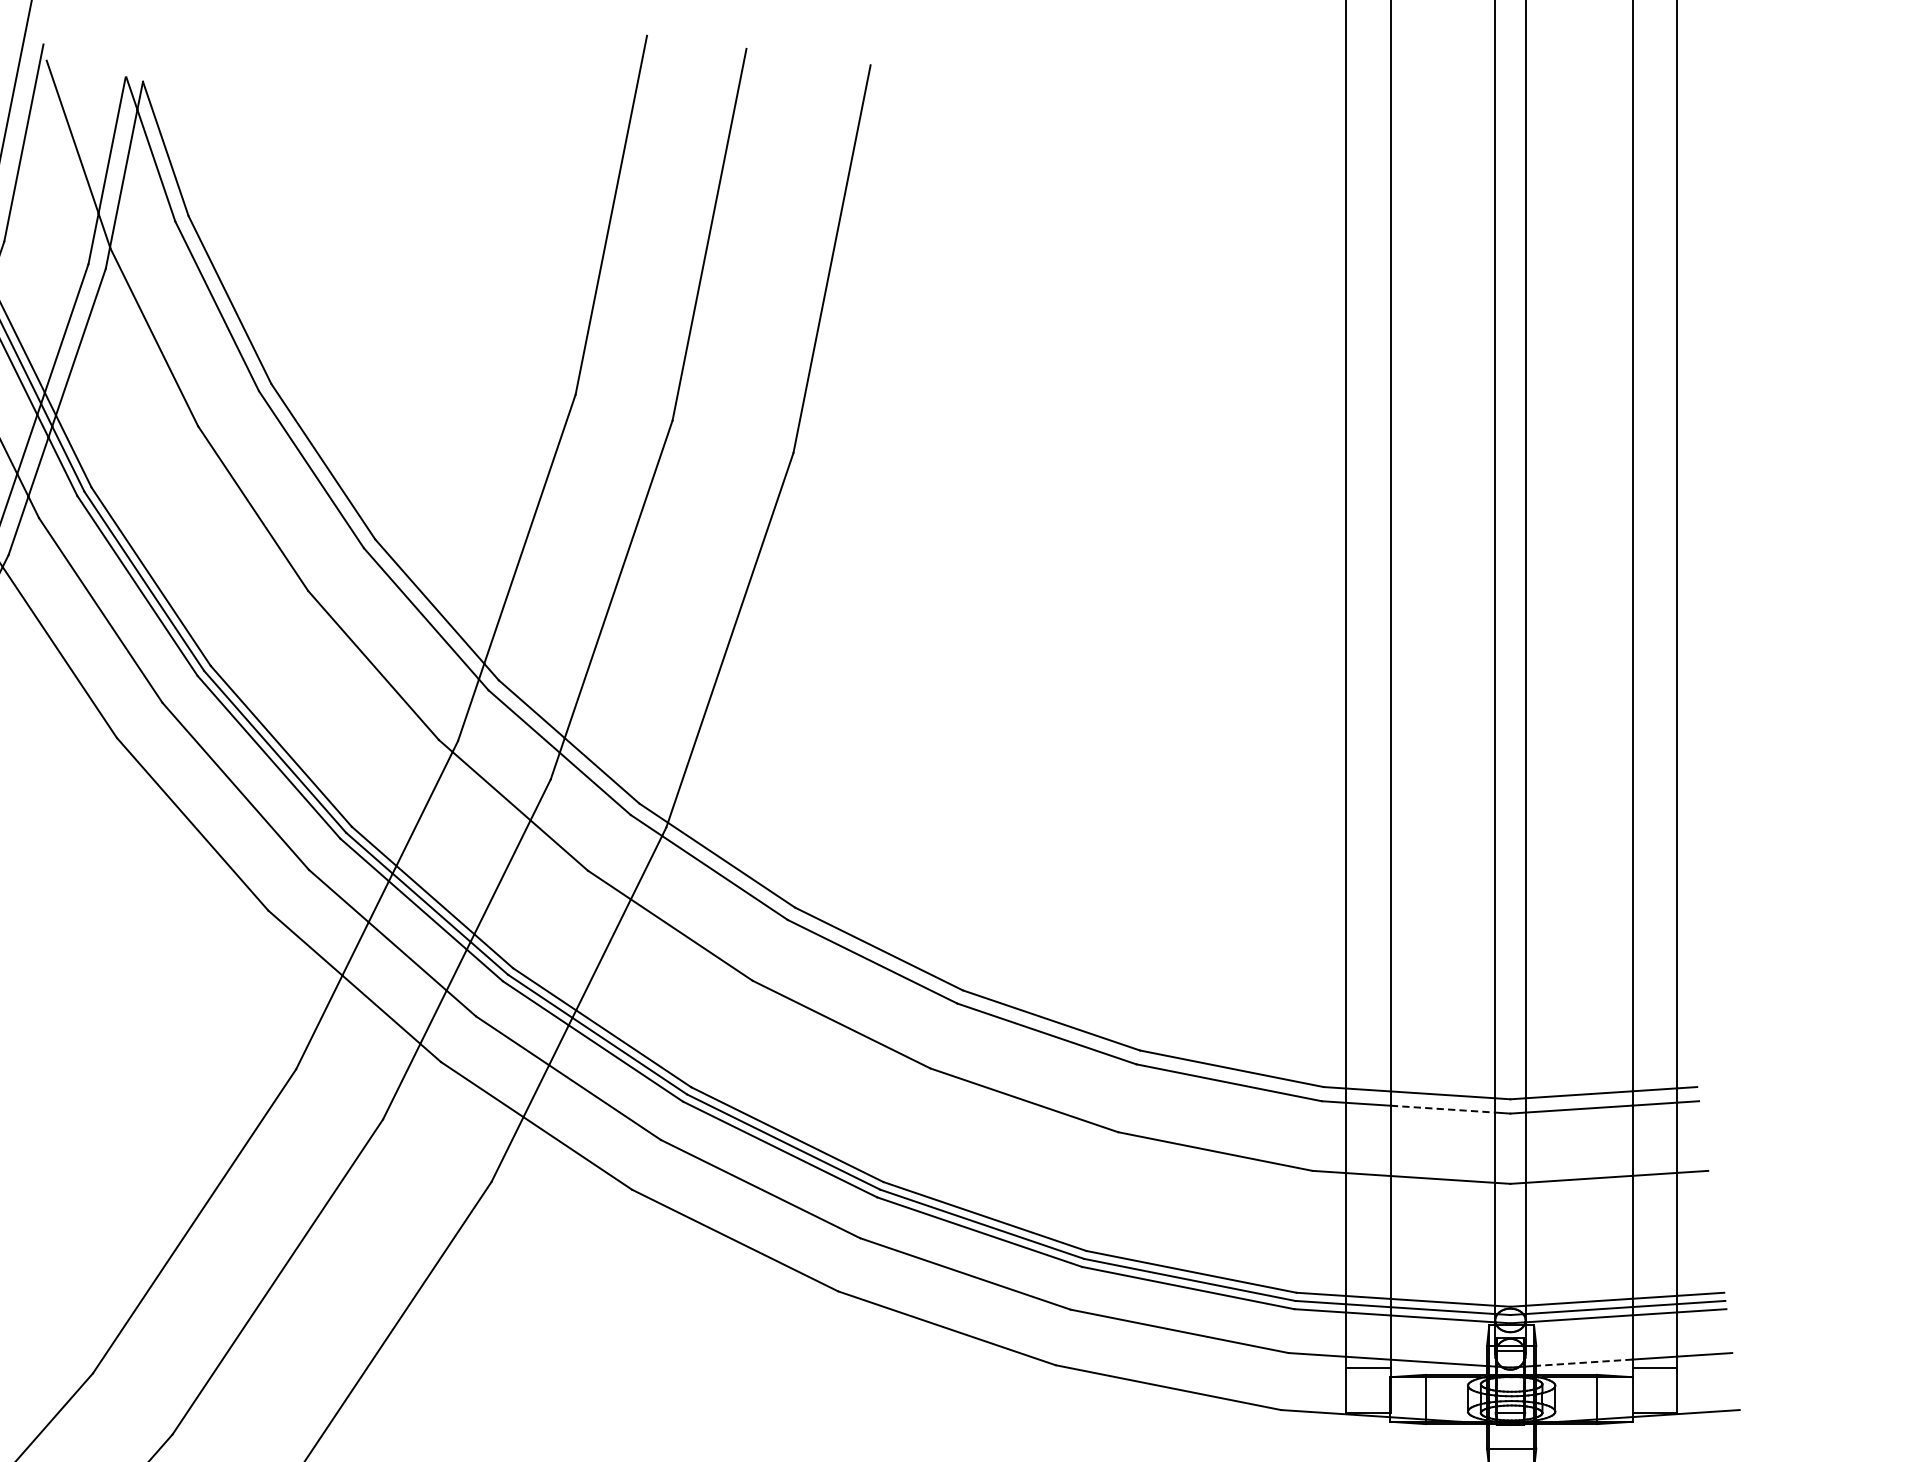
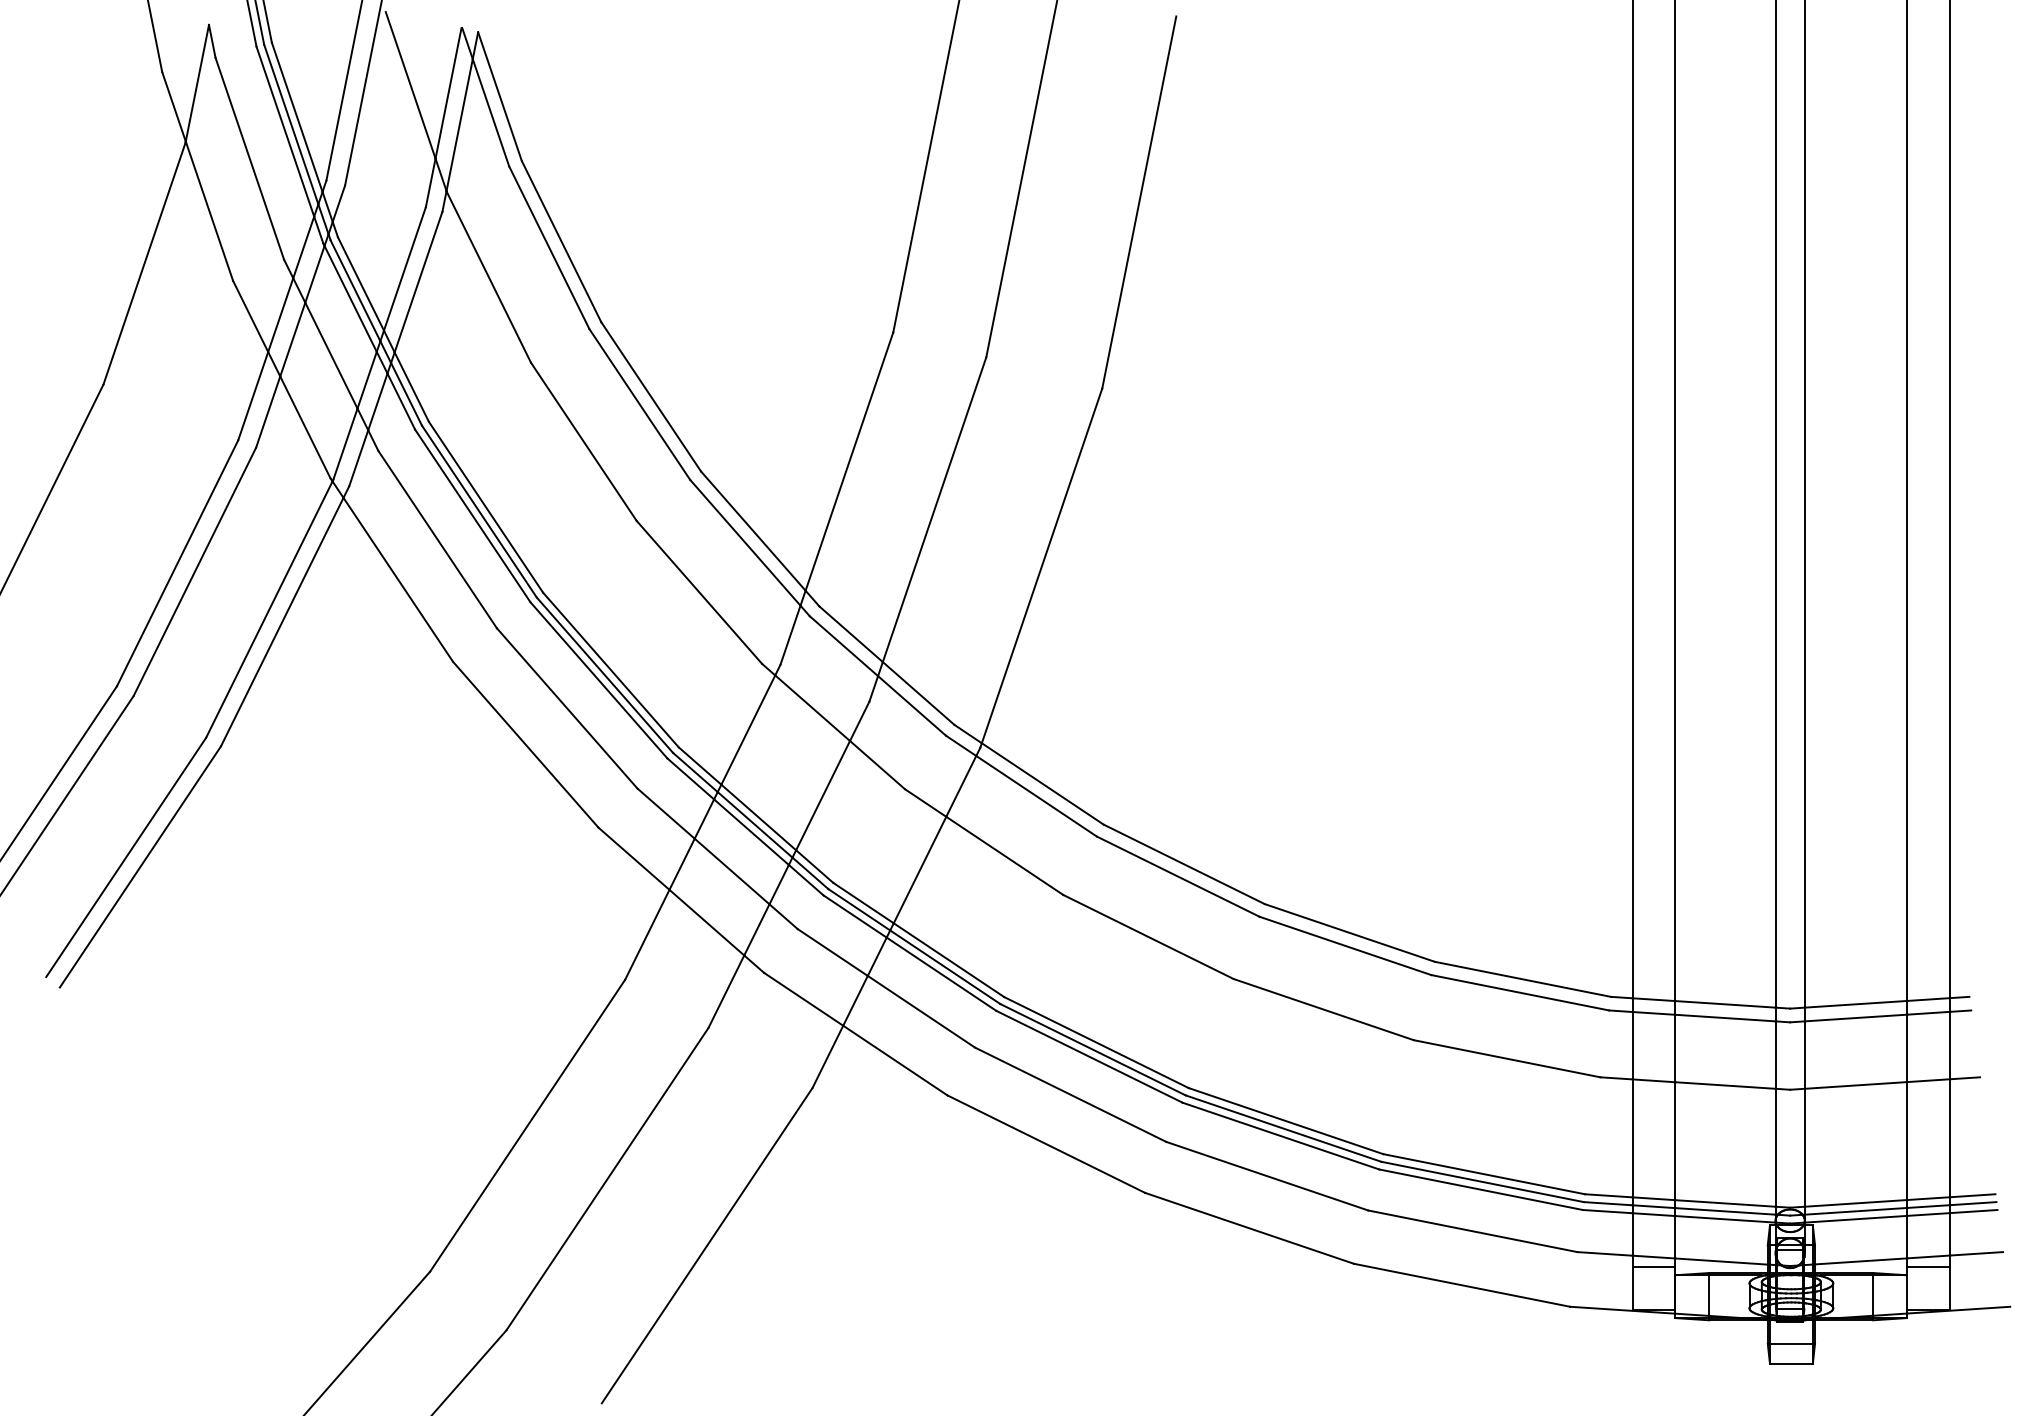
line: (1444, 1109) -> (1726, 1018), dashed -> solid
line: (1583, 1362) -> (1860, 1261), dashed -> solid

